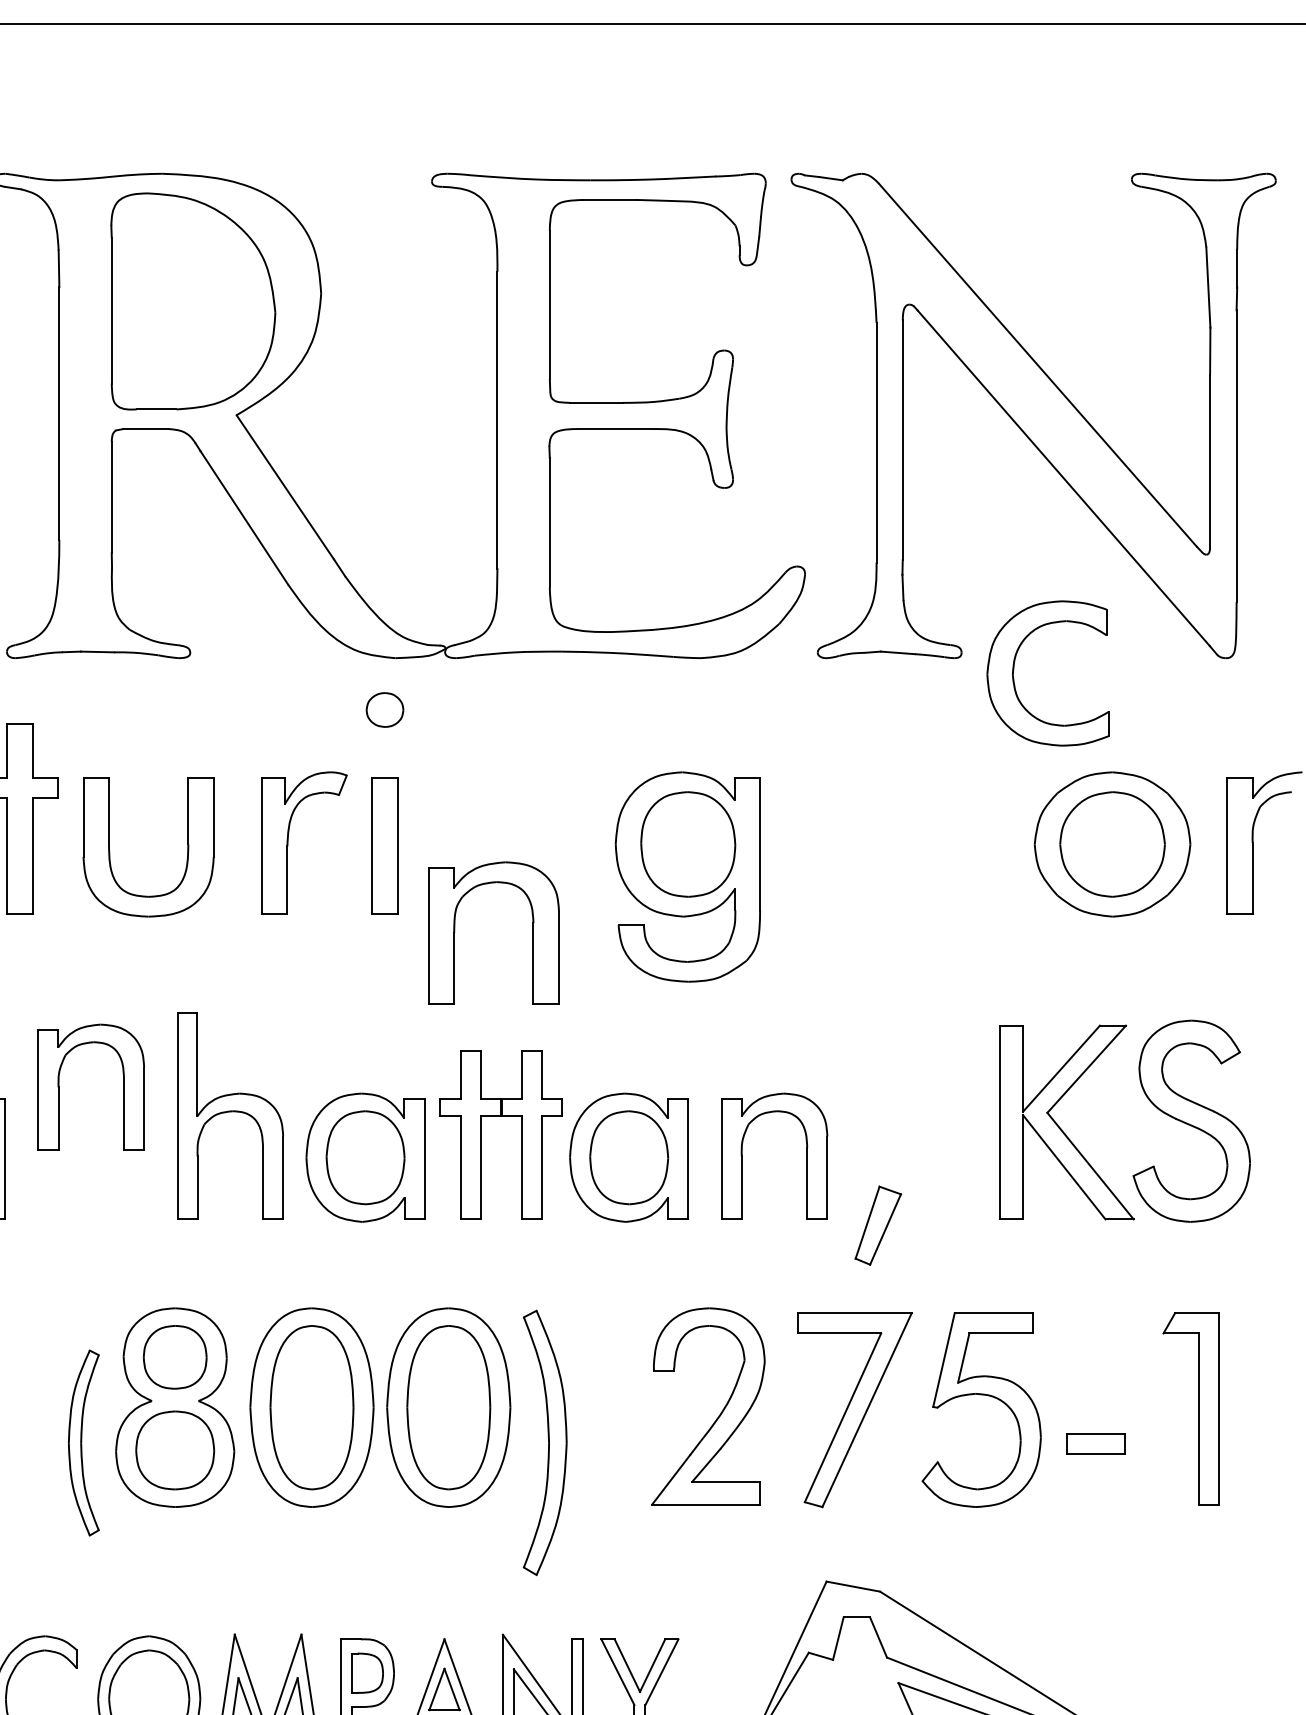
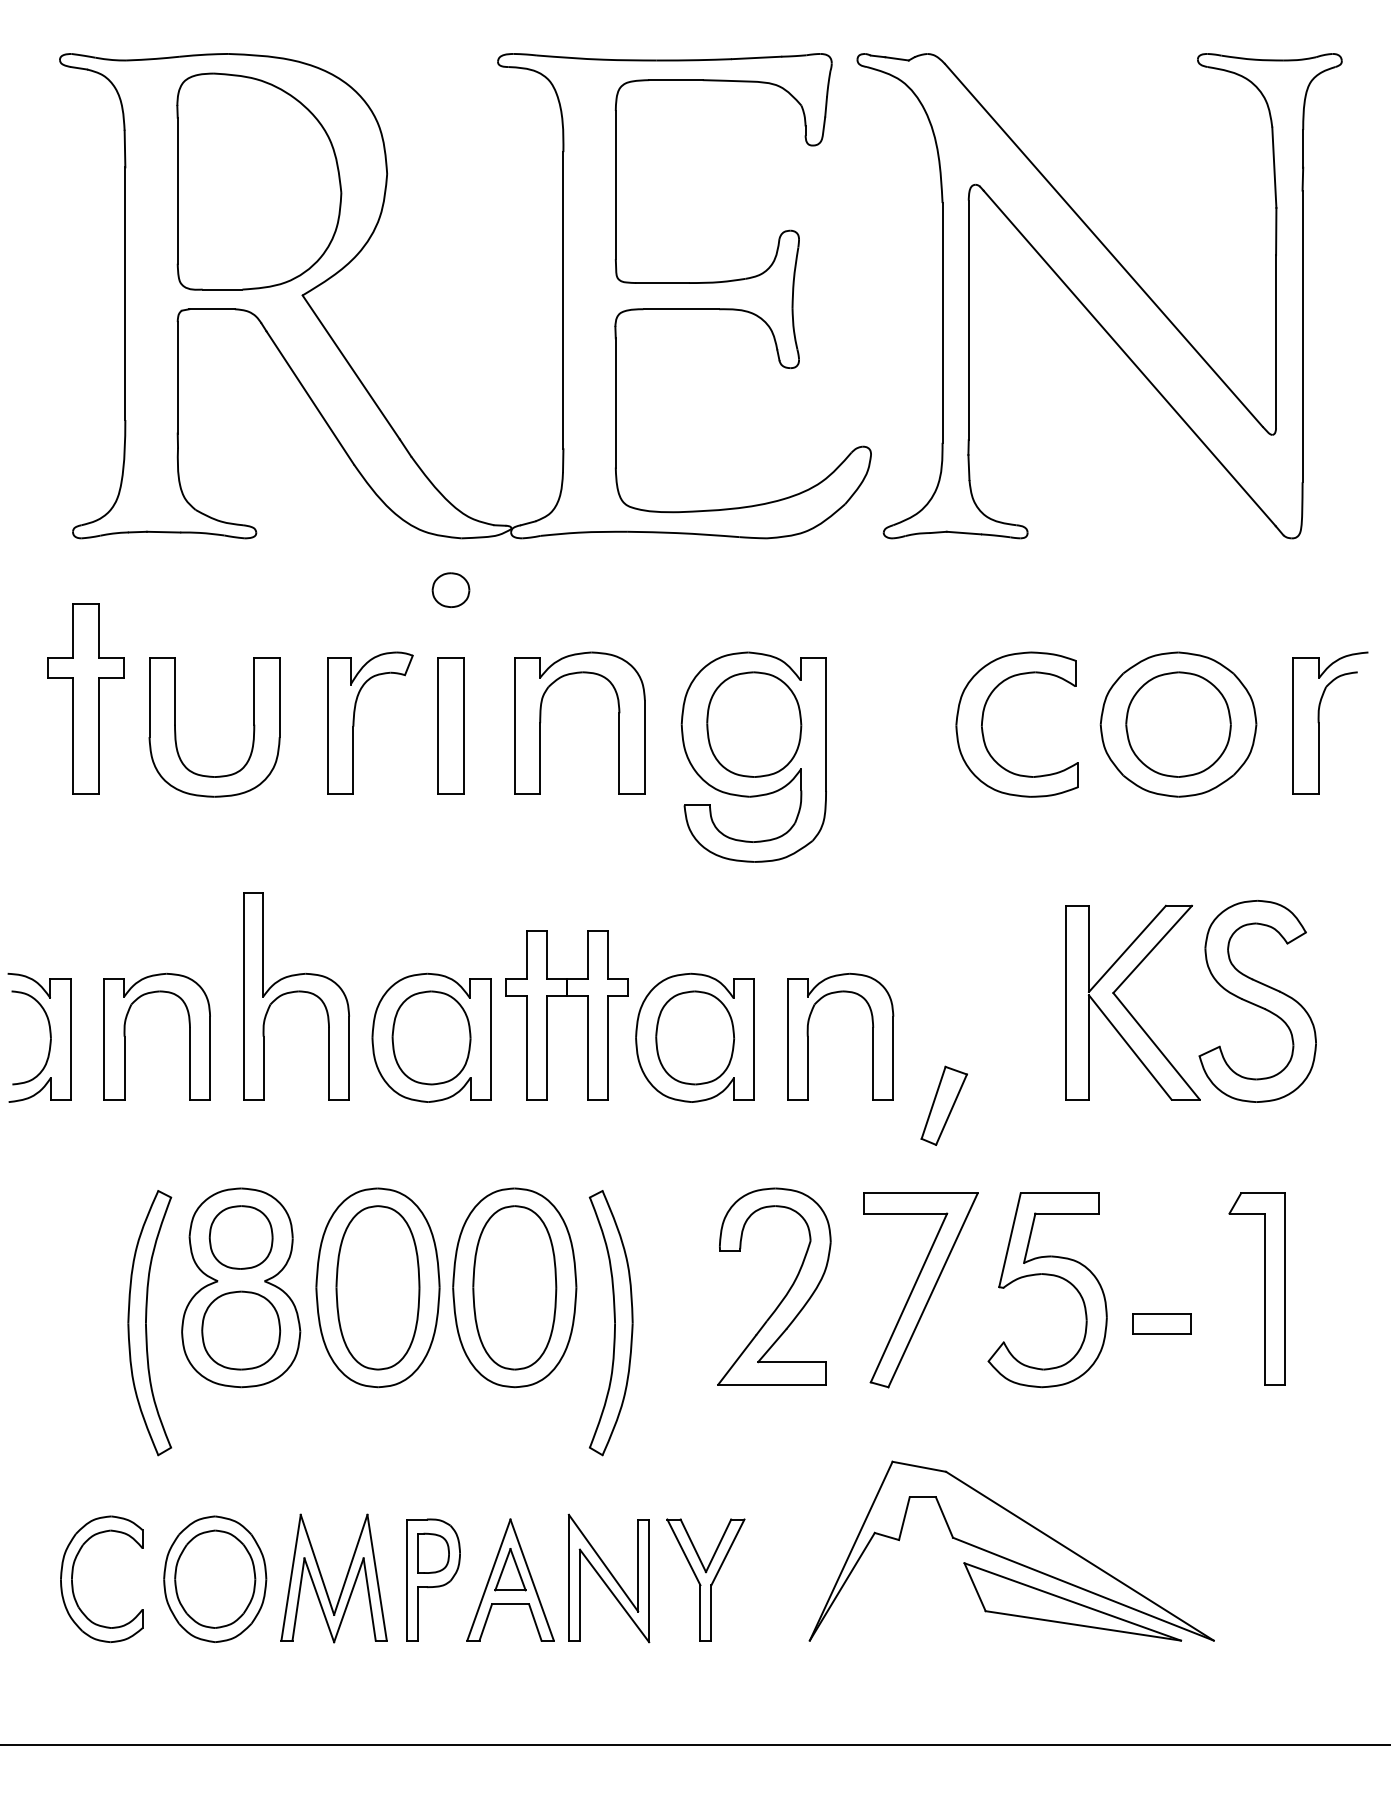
part: (1014, 670) -> (983, 721), moved
part: (455, 932) -> (541, 722), moved
part: (59, 1087) -> (125, 1036), moved
part: (83, 1443) -> (149, 1323), size x1.43

